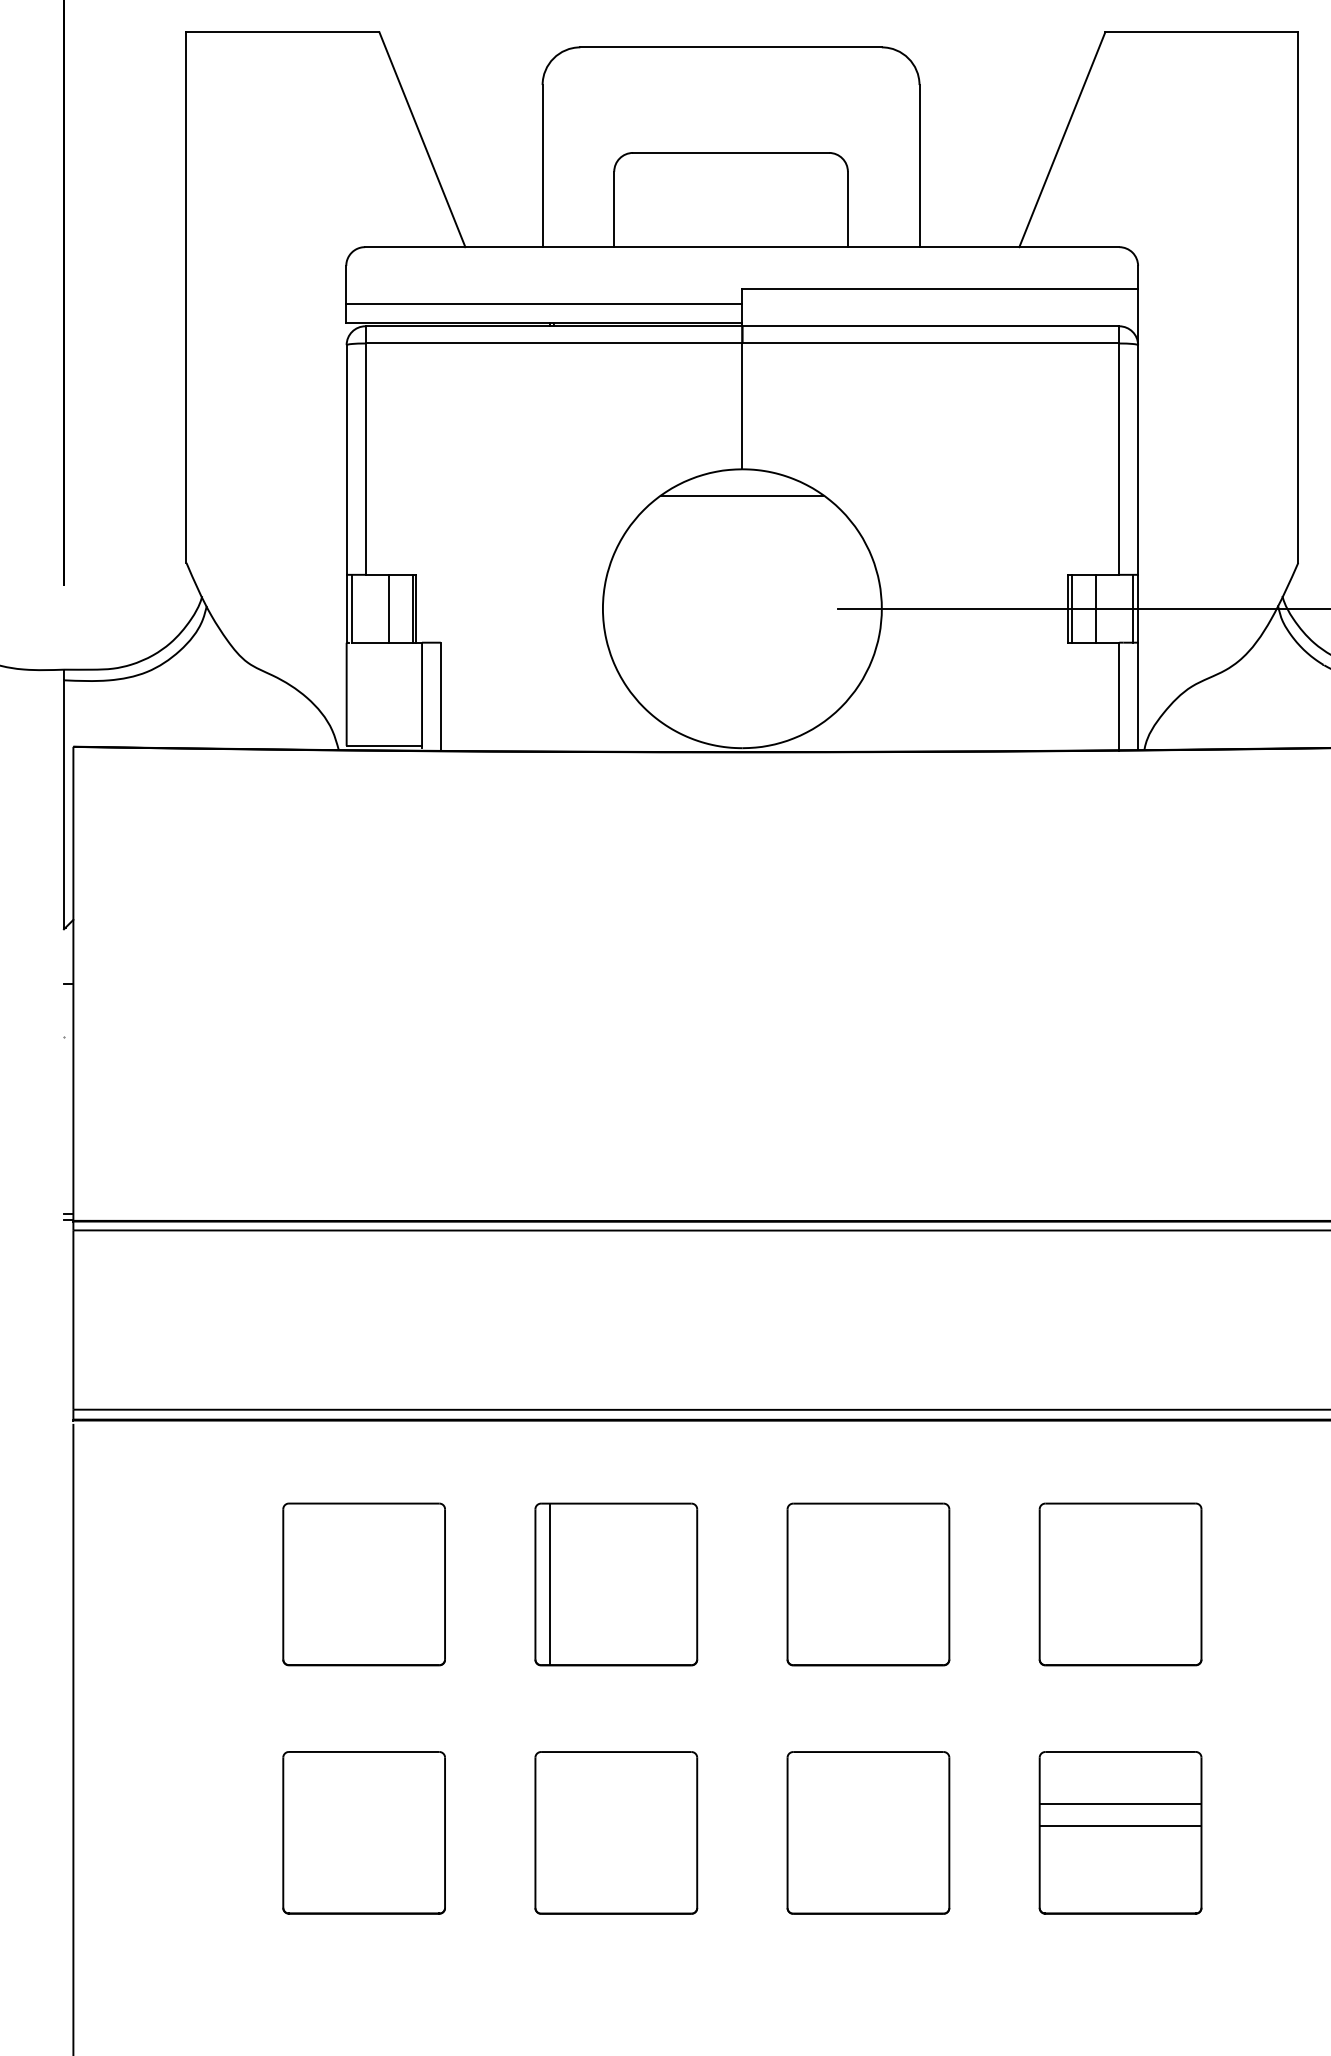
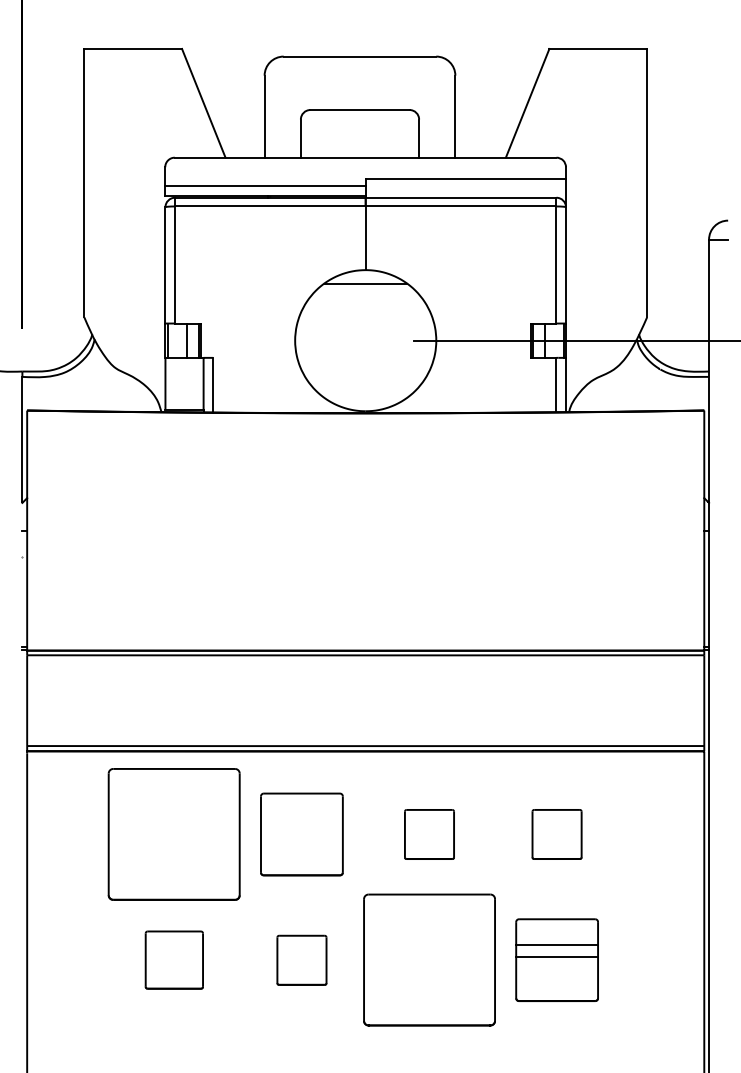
part: (364, 1584) -> (174, 834), size x1.6
line: (550, 1584) -> (268, 834), removed
part: (868, 1584) -> (429, 834), size x0.6
part: (1119, 1584) -> (556, 834), size x0.6
part: (364, 1831) -> (174, 959), size x0.7
part: (615, 1833) -> (301, 960), size x0.6
part: (868, 1833) -> (429, 960), size x1.6

